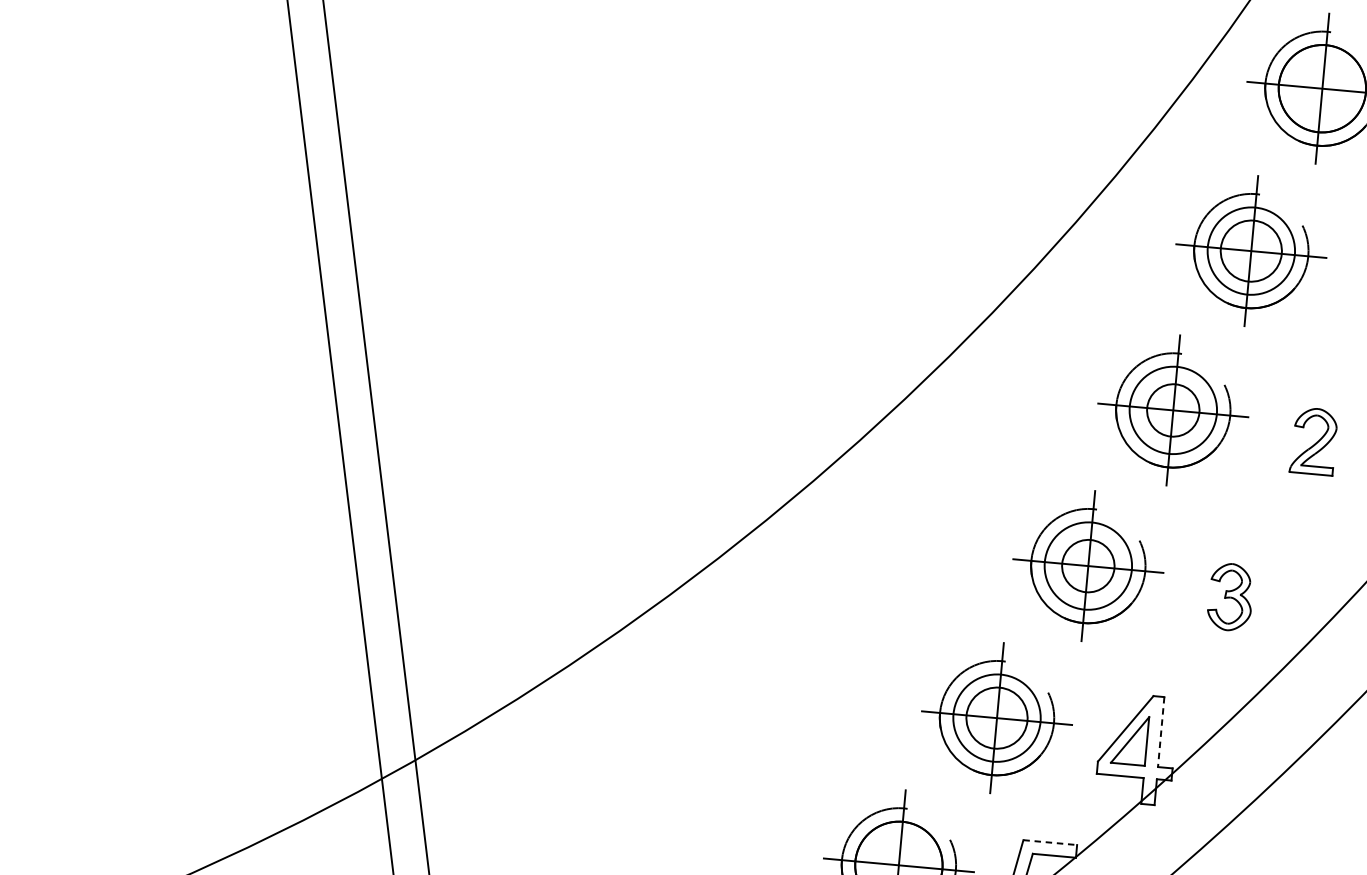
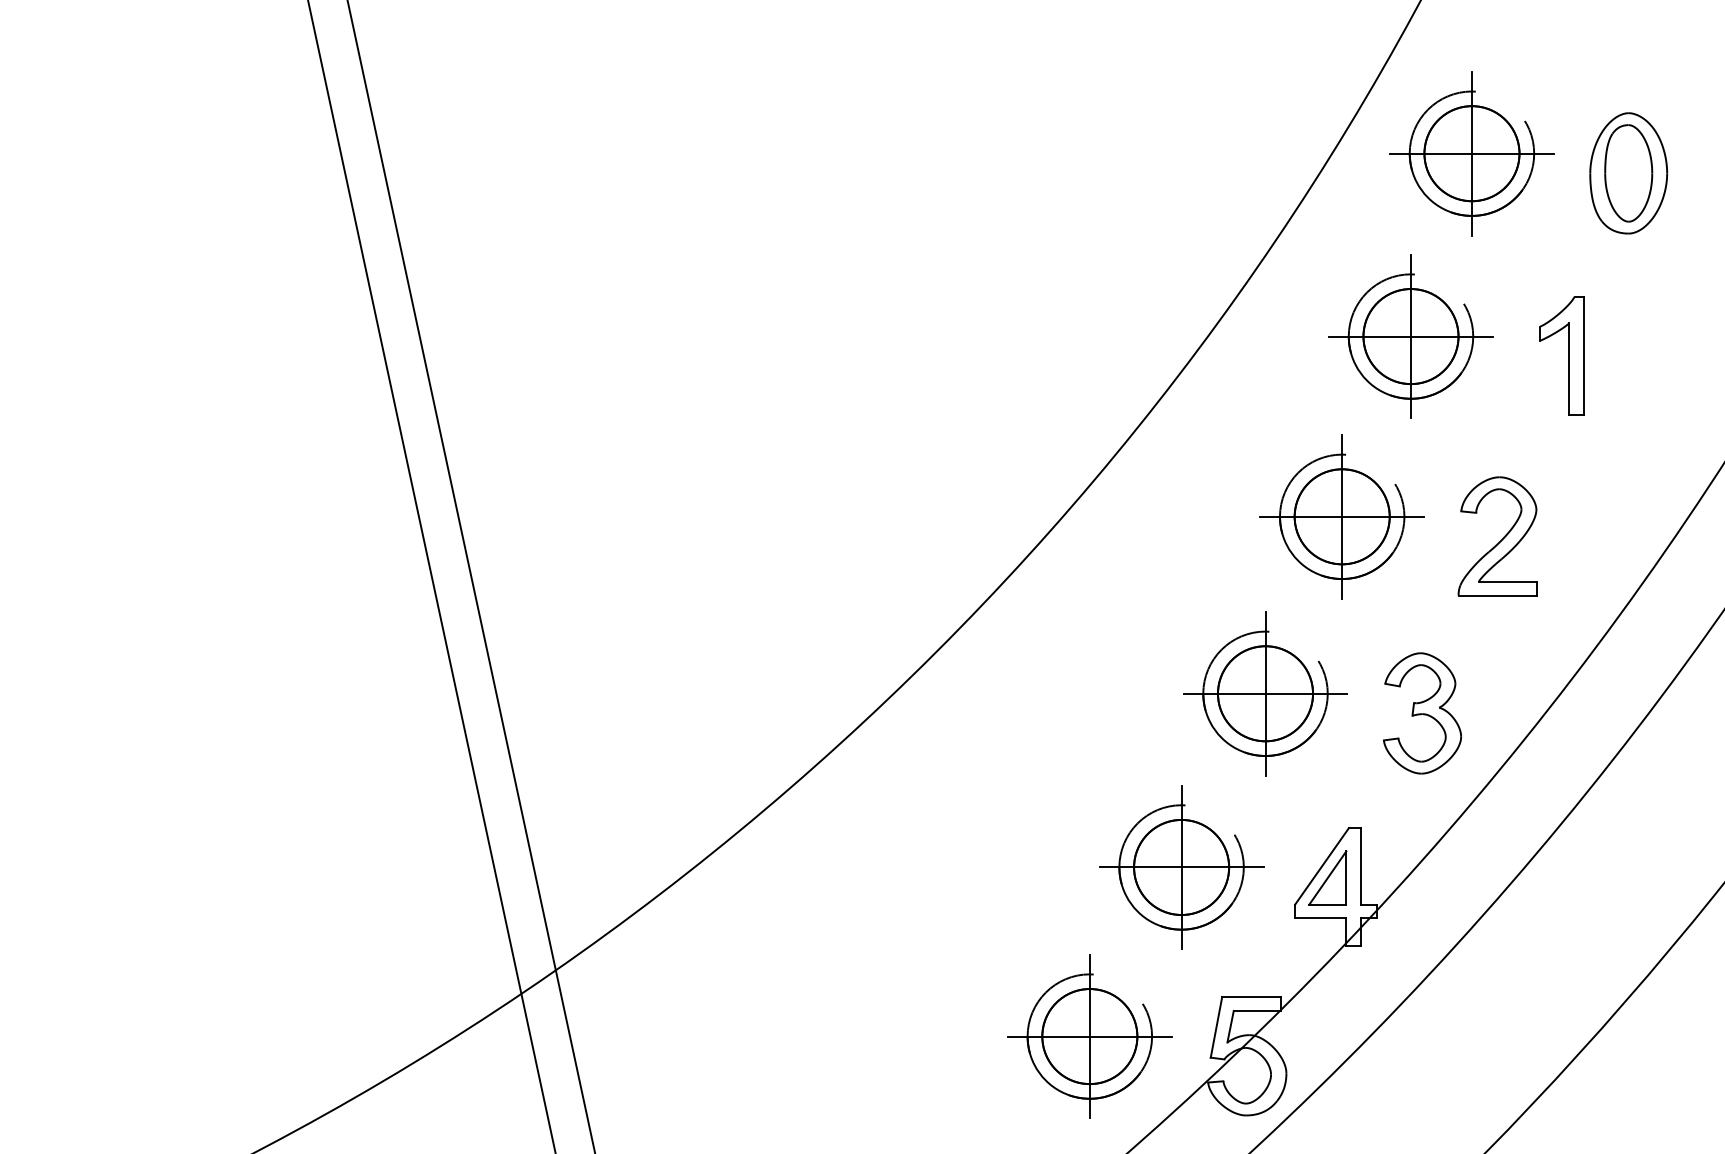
circle: (1250, 251) -> (1410, 336), size x1.43
circle: (1172, 410) -> (1341, 516), size x1.67
part: (1313, 441) -> (1497, 536), size x1.67
circle: (1088, 565) -> (1265, 693), size x1.67
part: (1230, 597) -> (1422, 713), size x1.67
circle: (996, 718) -> (1181, 867), size x1.43
line: (1160, 732) -> (1360, 866), dashed -> solid
line: (1051, 843) -> (1252, 997), dashed -> solid

